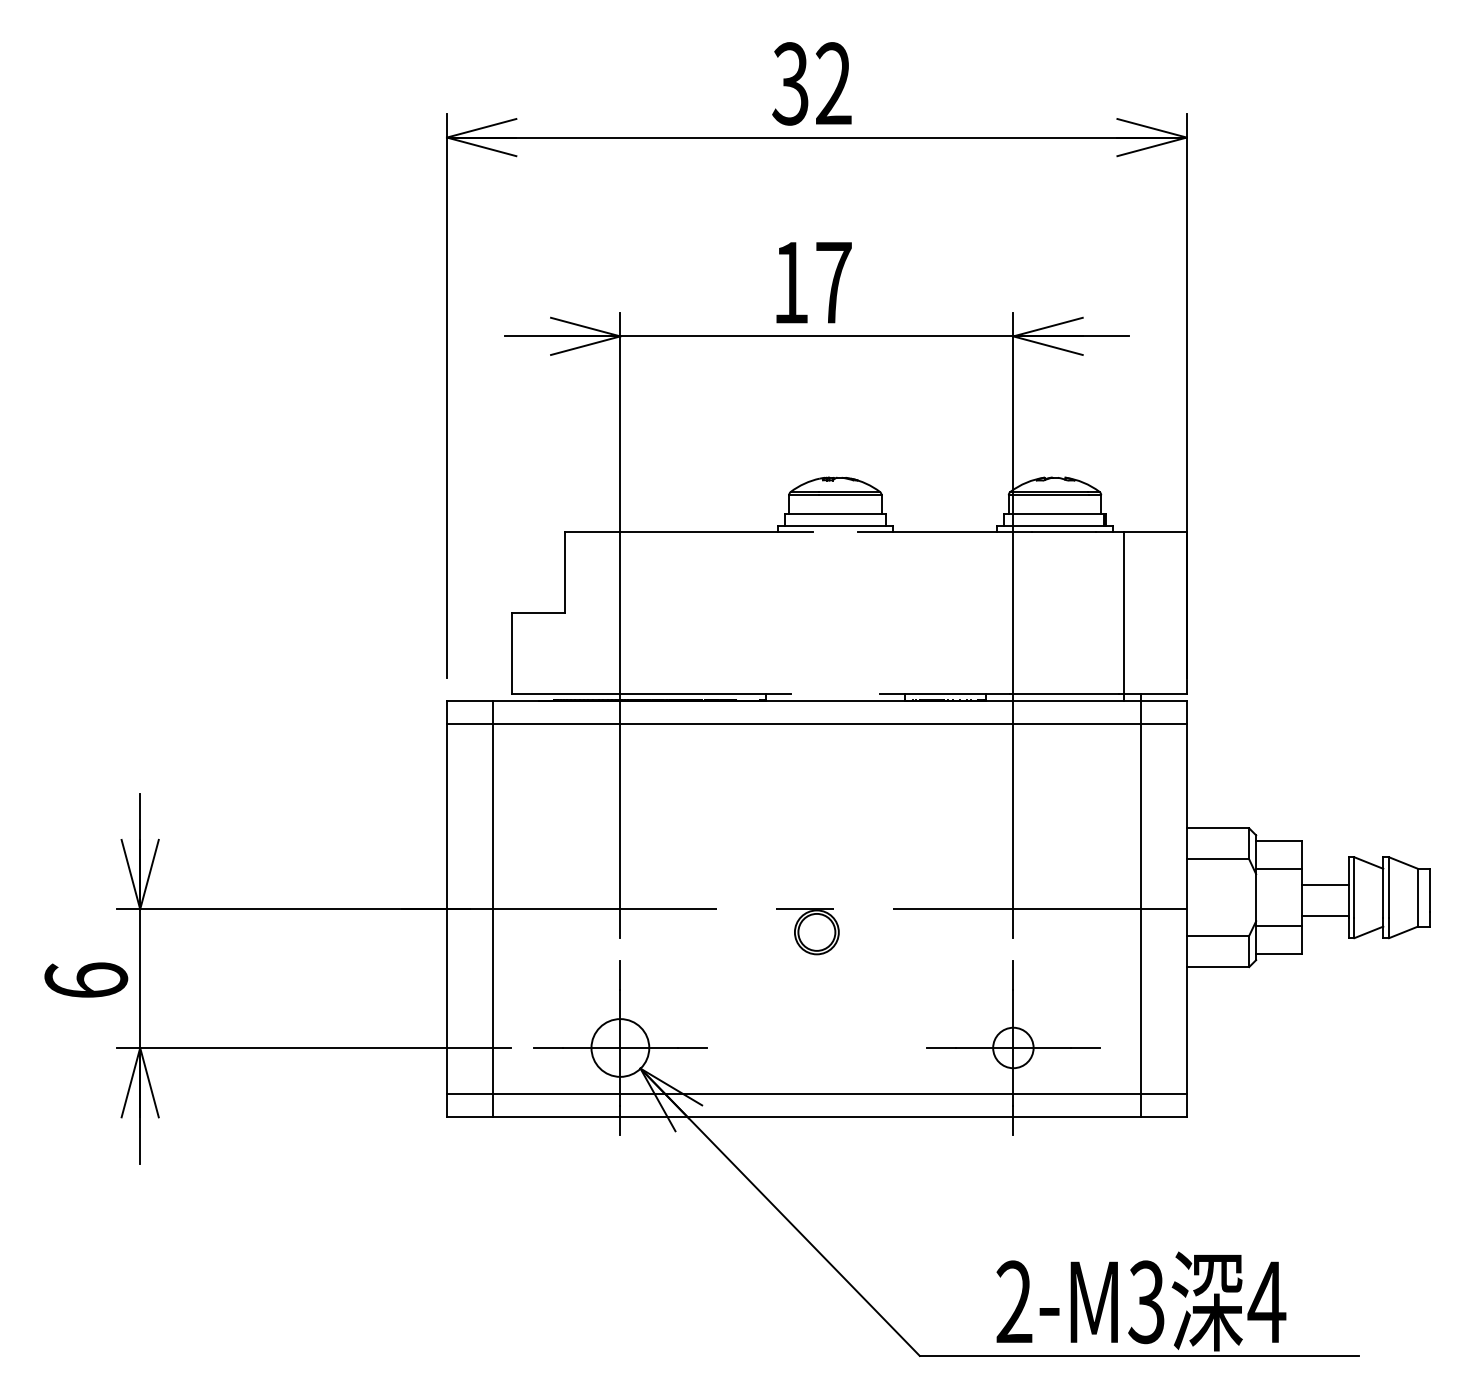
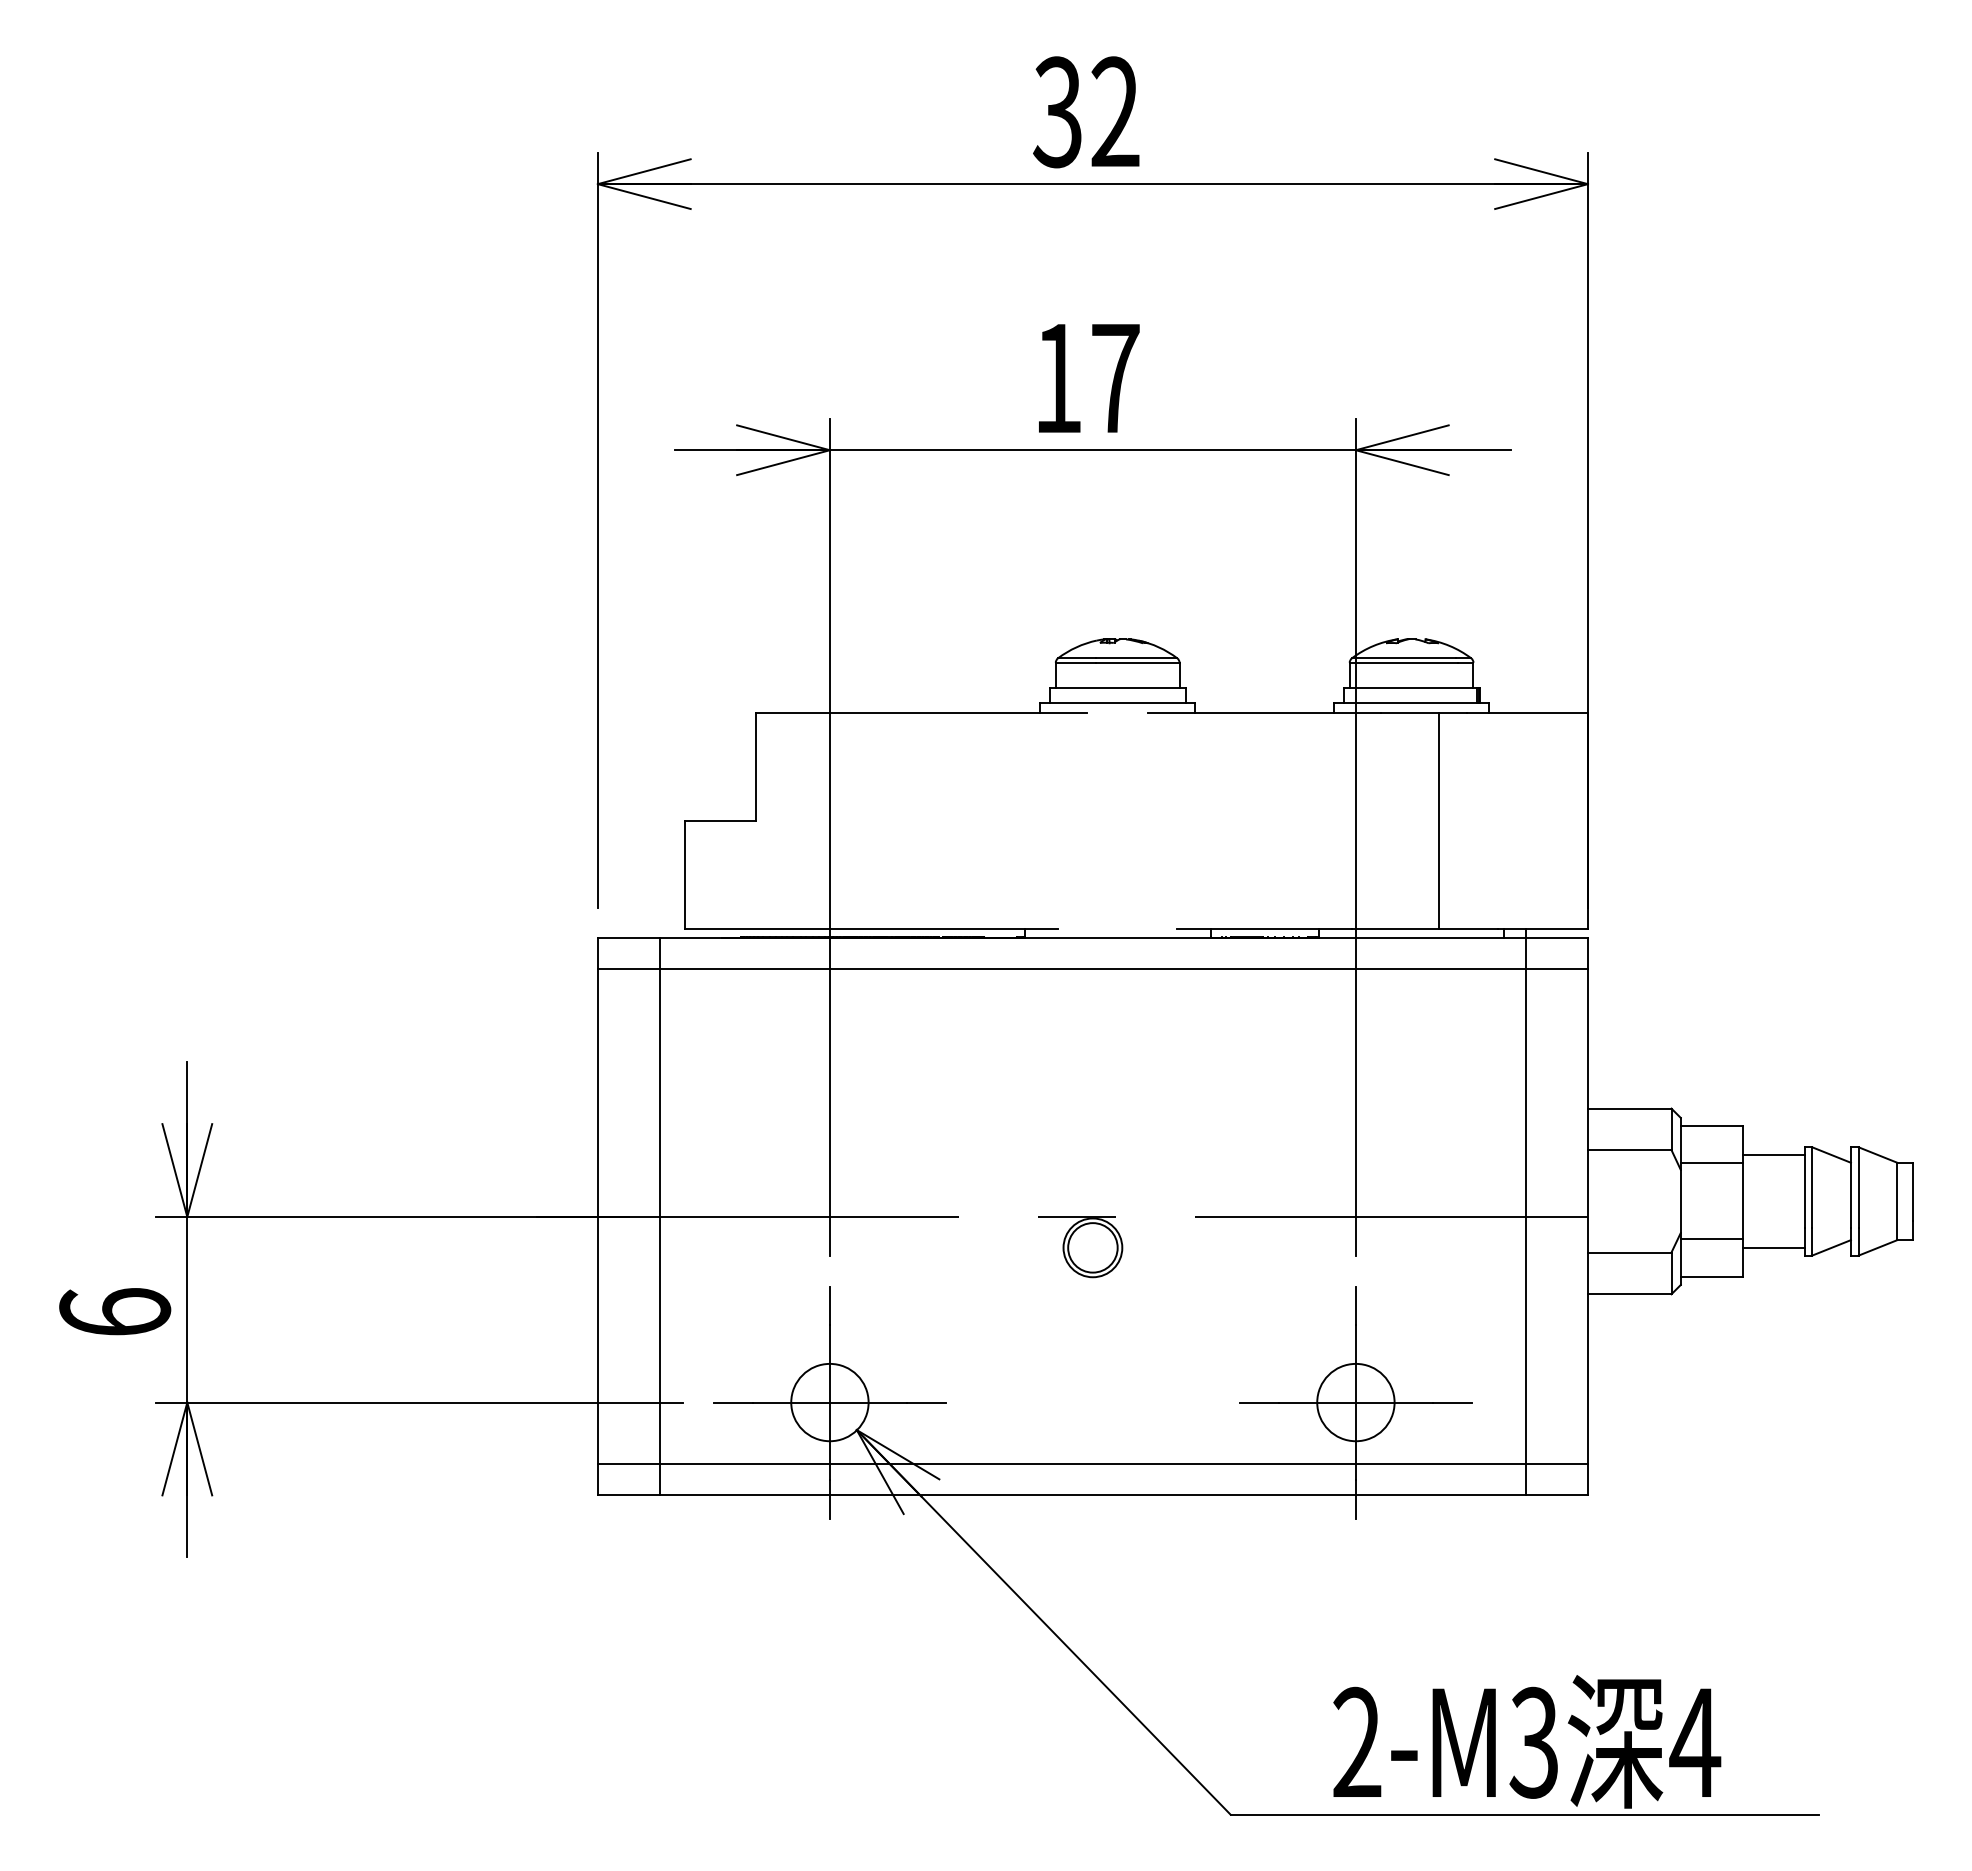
line: (1123, 613) -> (1439, 820), moved
line: (1325, 885) -> (1773, 1247), moved
line: (1325, 916) -> (1773, 1155), moved
circle: (1013, 1047) -> (1355, 1402), size x1.43

